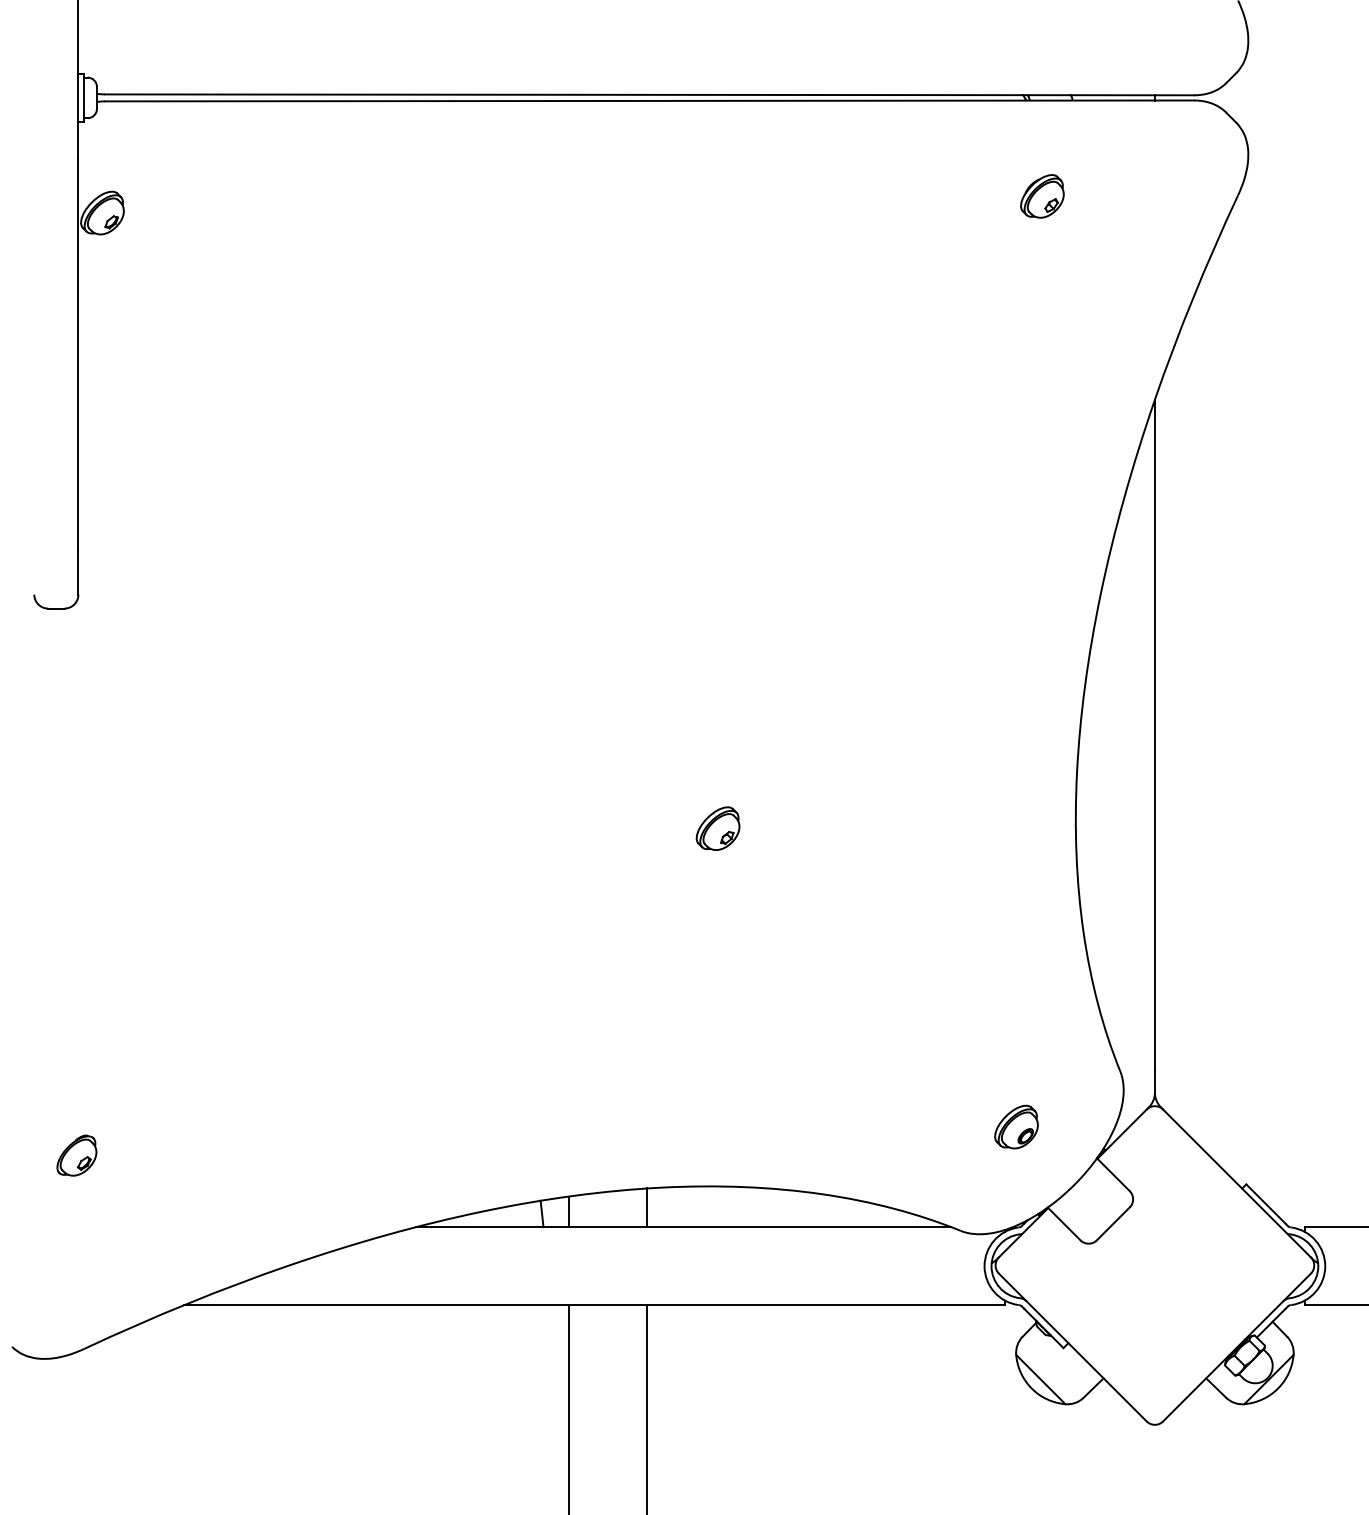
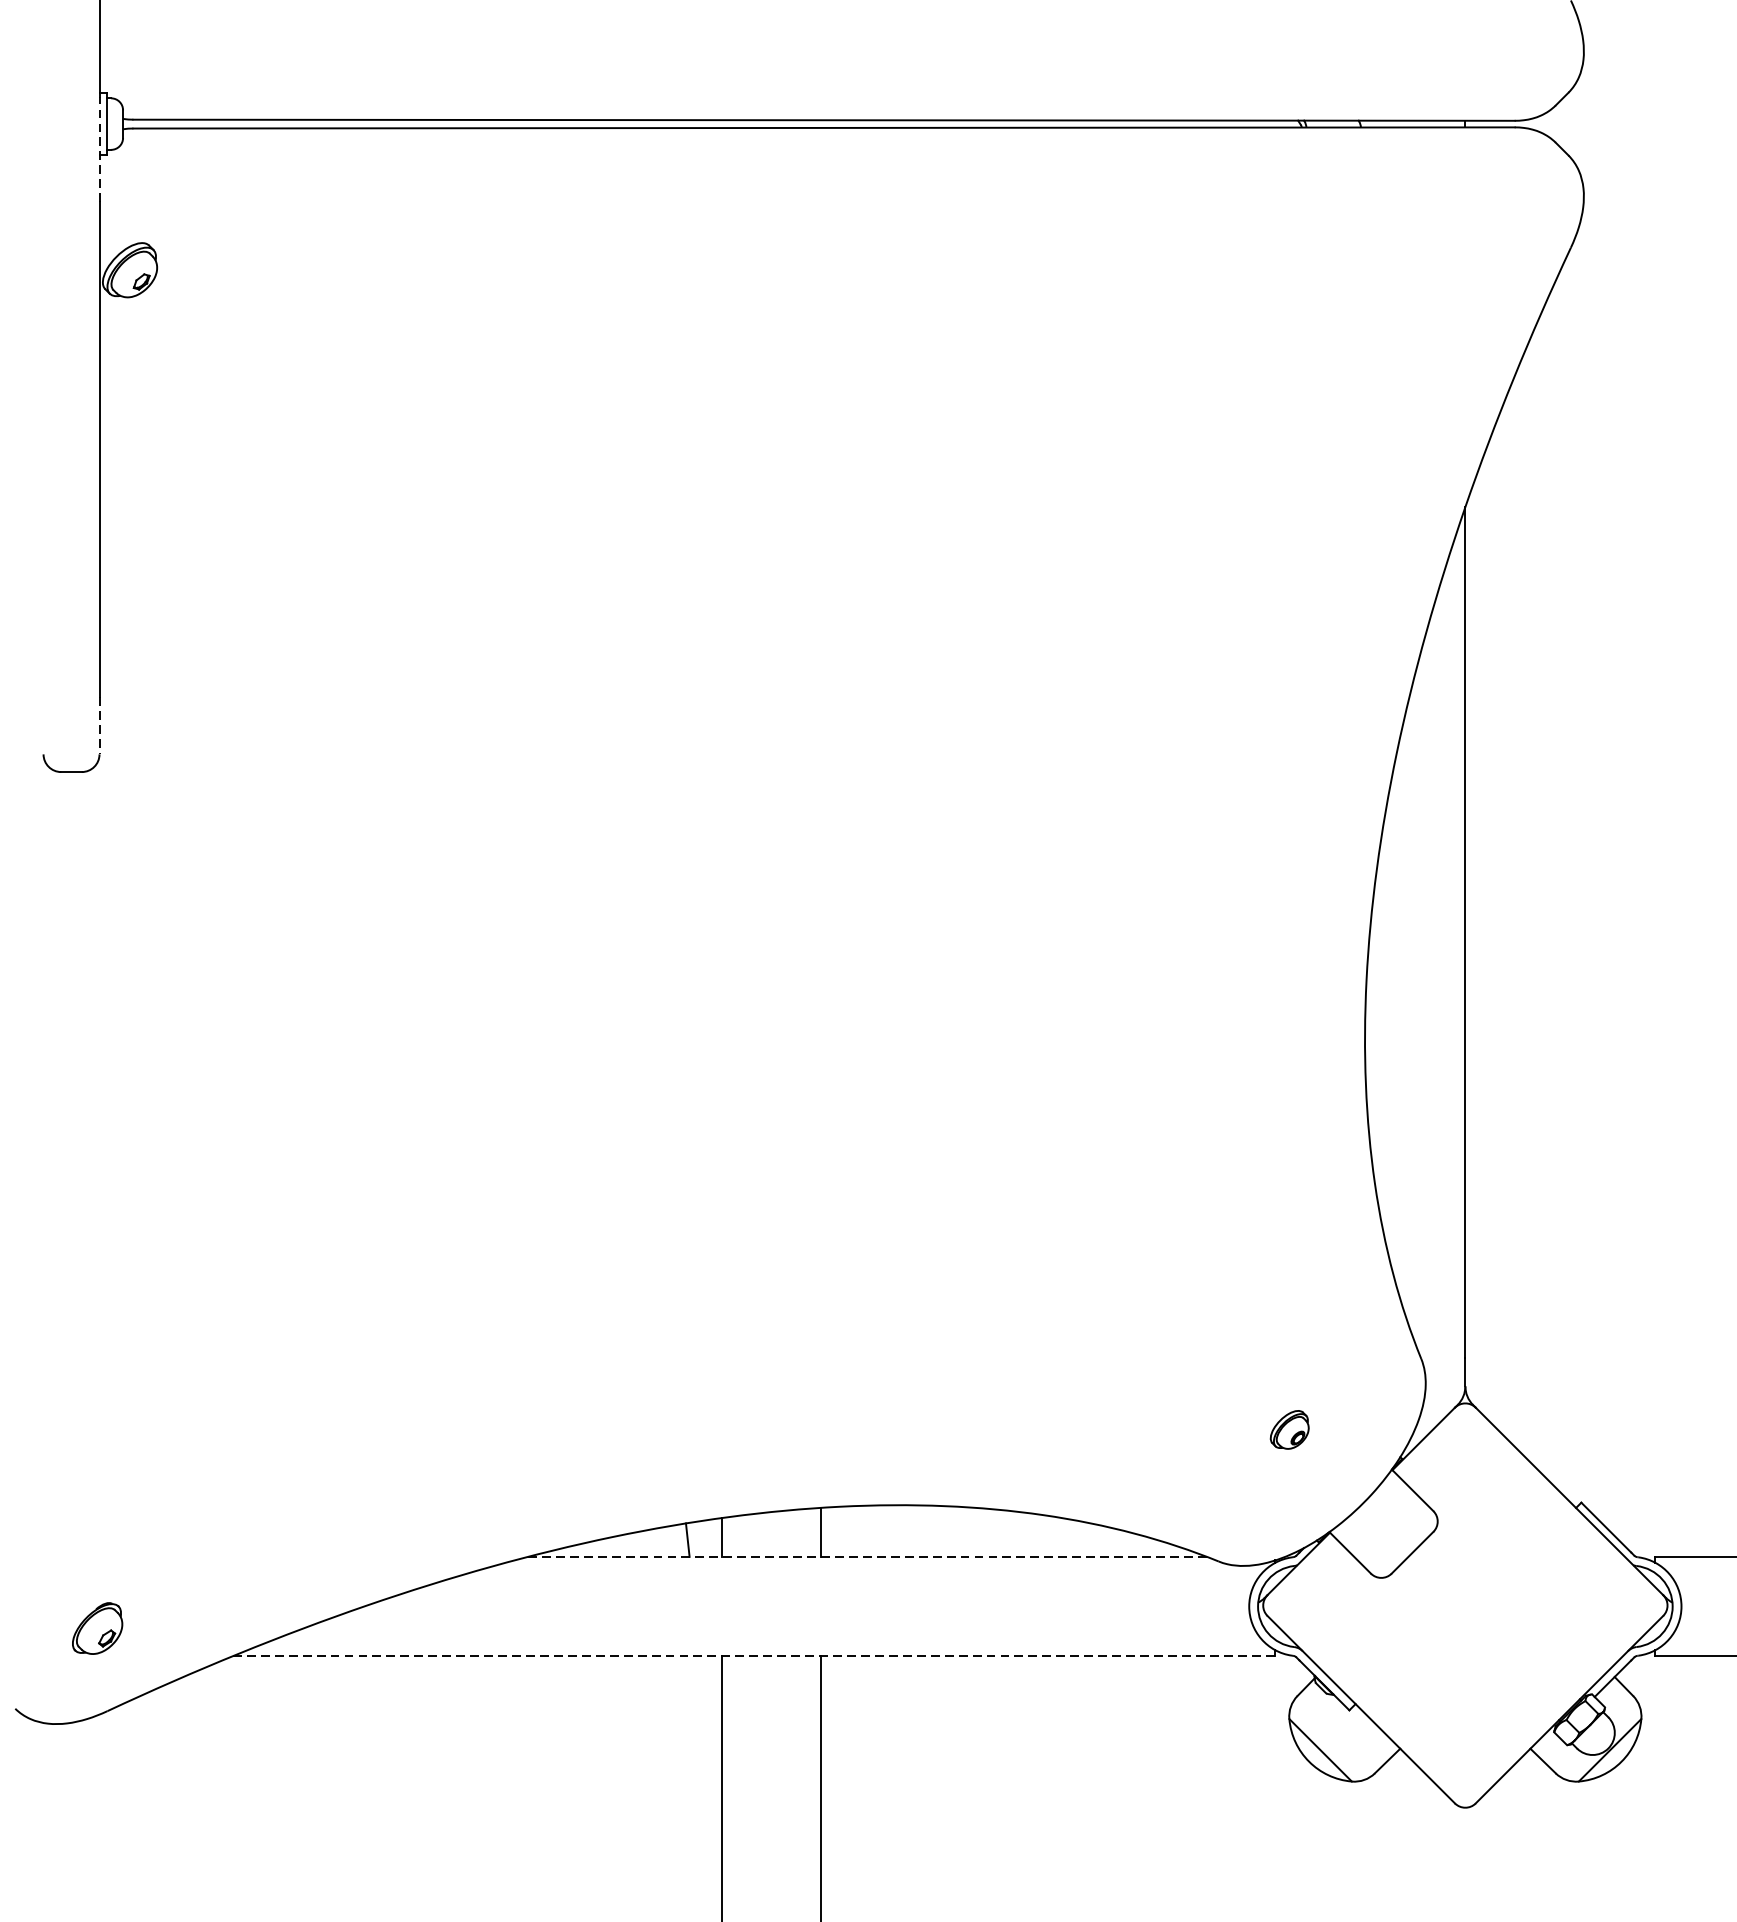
line: (78, 117) -> (99, 148), solid -> dashed
part: (1042, 196) -> (1322, 249), removed
line: (78, 572) -> (99, 726), solid -> dashed
part: (717, 828) -> (910, 1051), removed
part: (1016, 1126) -> (1289, 1429), size x0.7
part: (76, 1155) -> (97, 1628), moved
line: (683, 1227) -> (867, 1557), solid -> dashed
line: (594, 1305) -> (754, 1656), solid -> dashed

